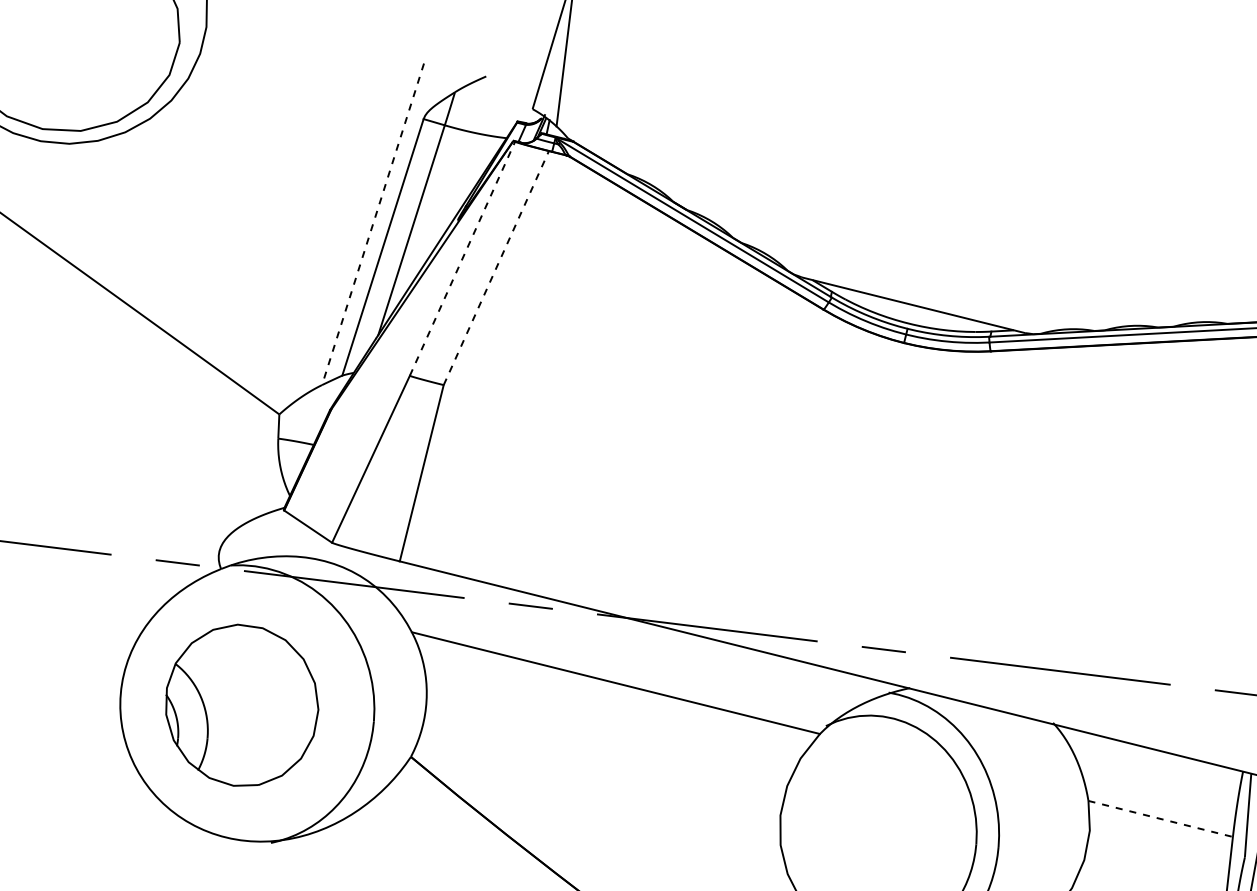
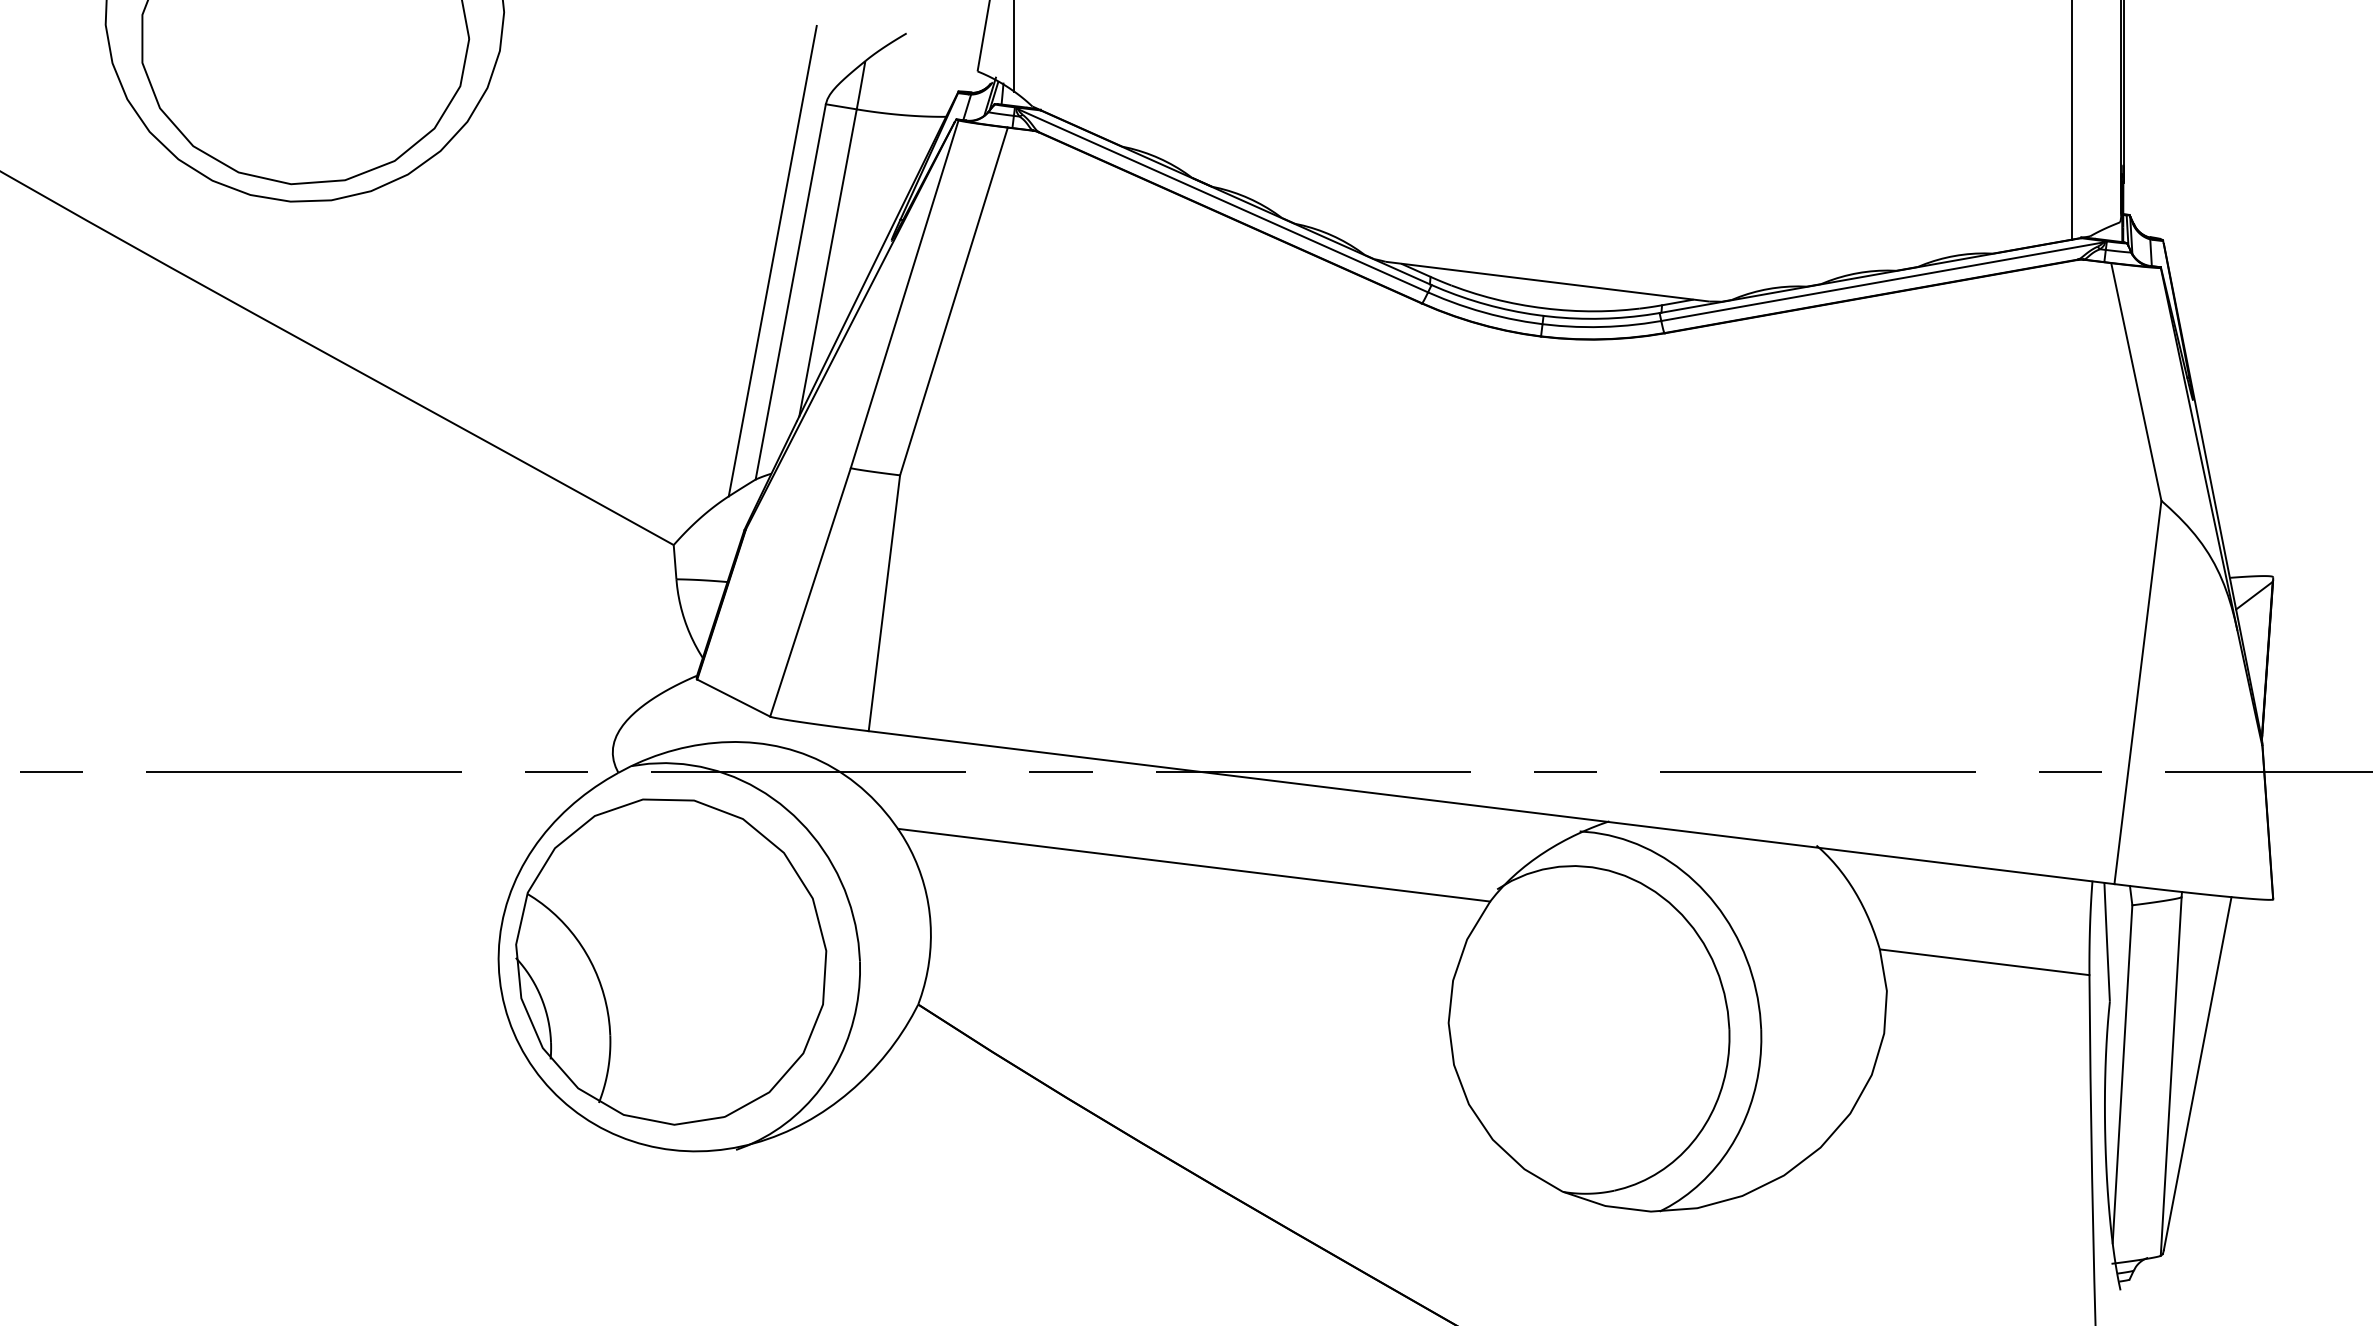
line: (372, 224) -> (772, 261), dashed -> solid
line: (462, 258) -> (904, 294), dashed -> solid
line: (496, 268) -> (953, 301), dashed -> solid
part: (242, 705) -> (671, 961), size x1.43
line: (1160, 819) -> (1984, 962), dashed -> solid

